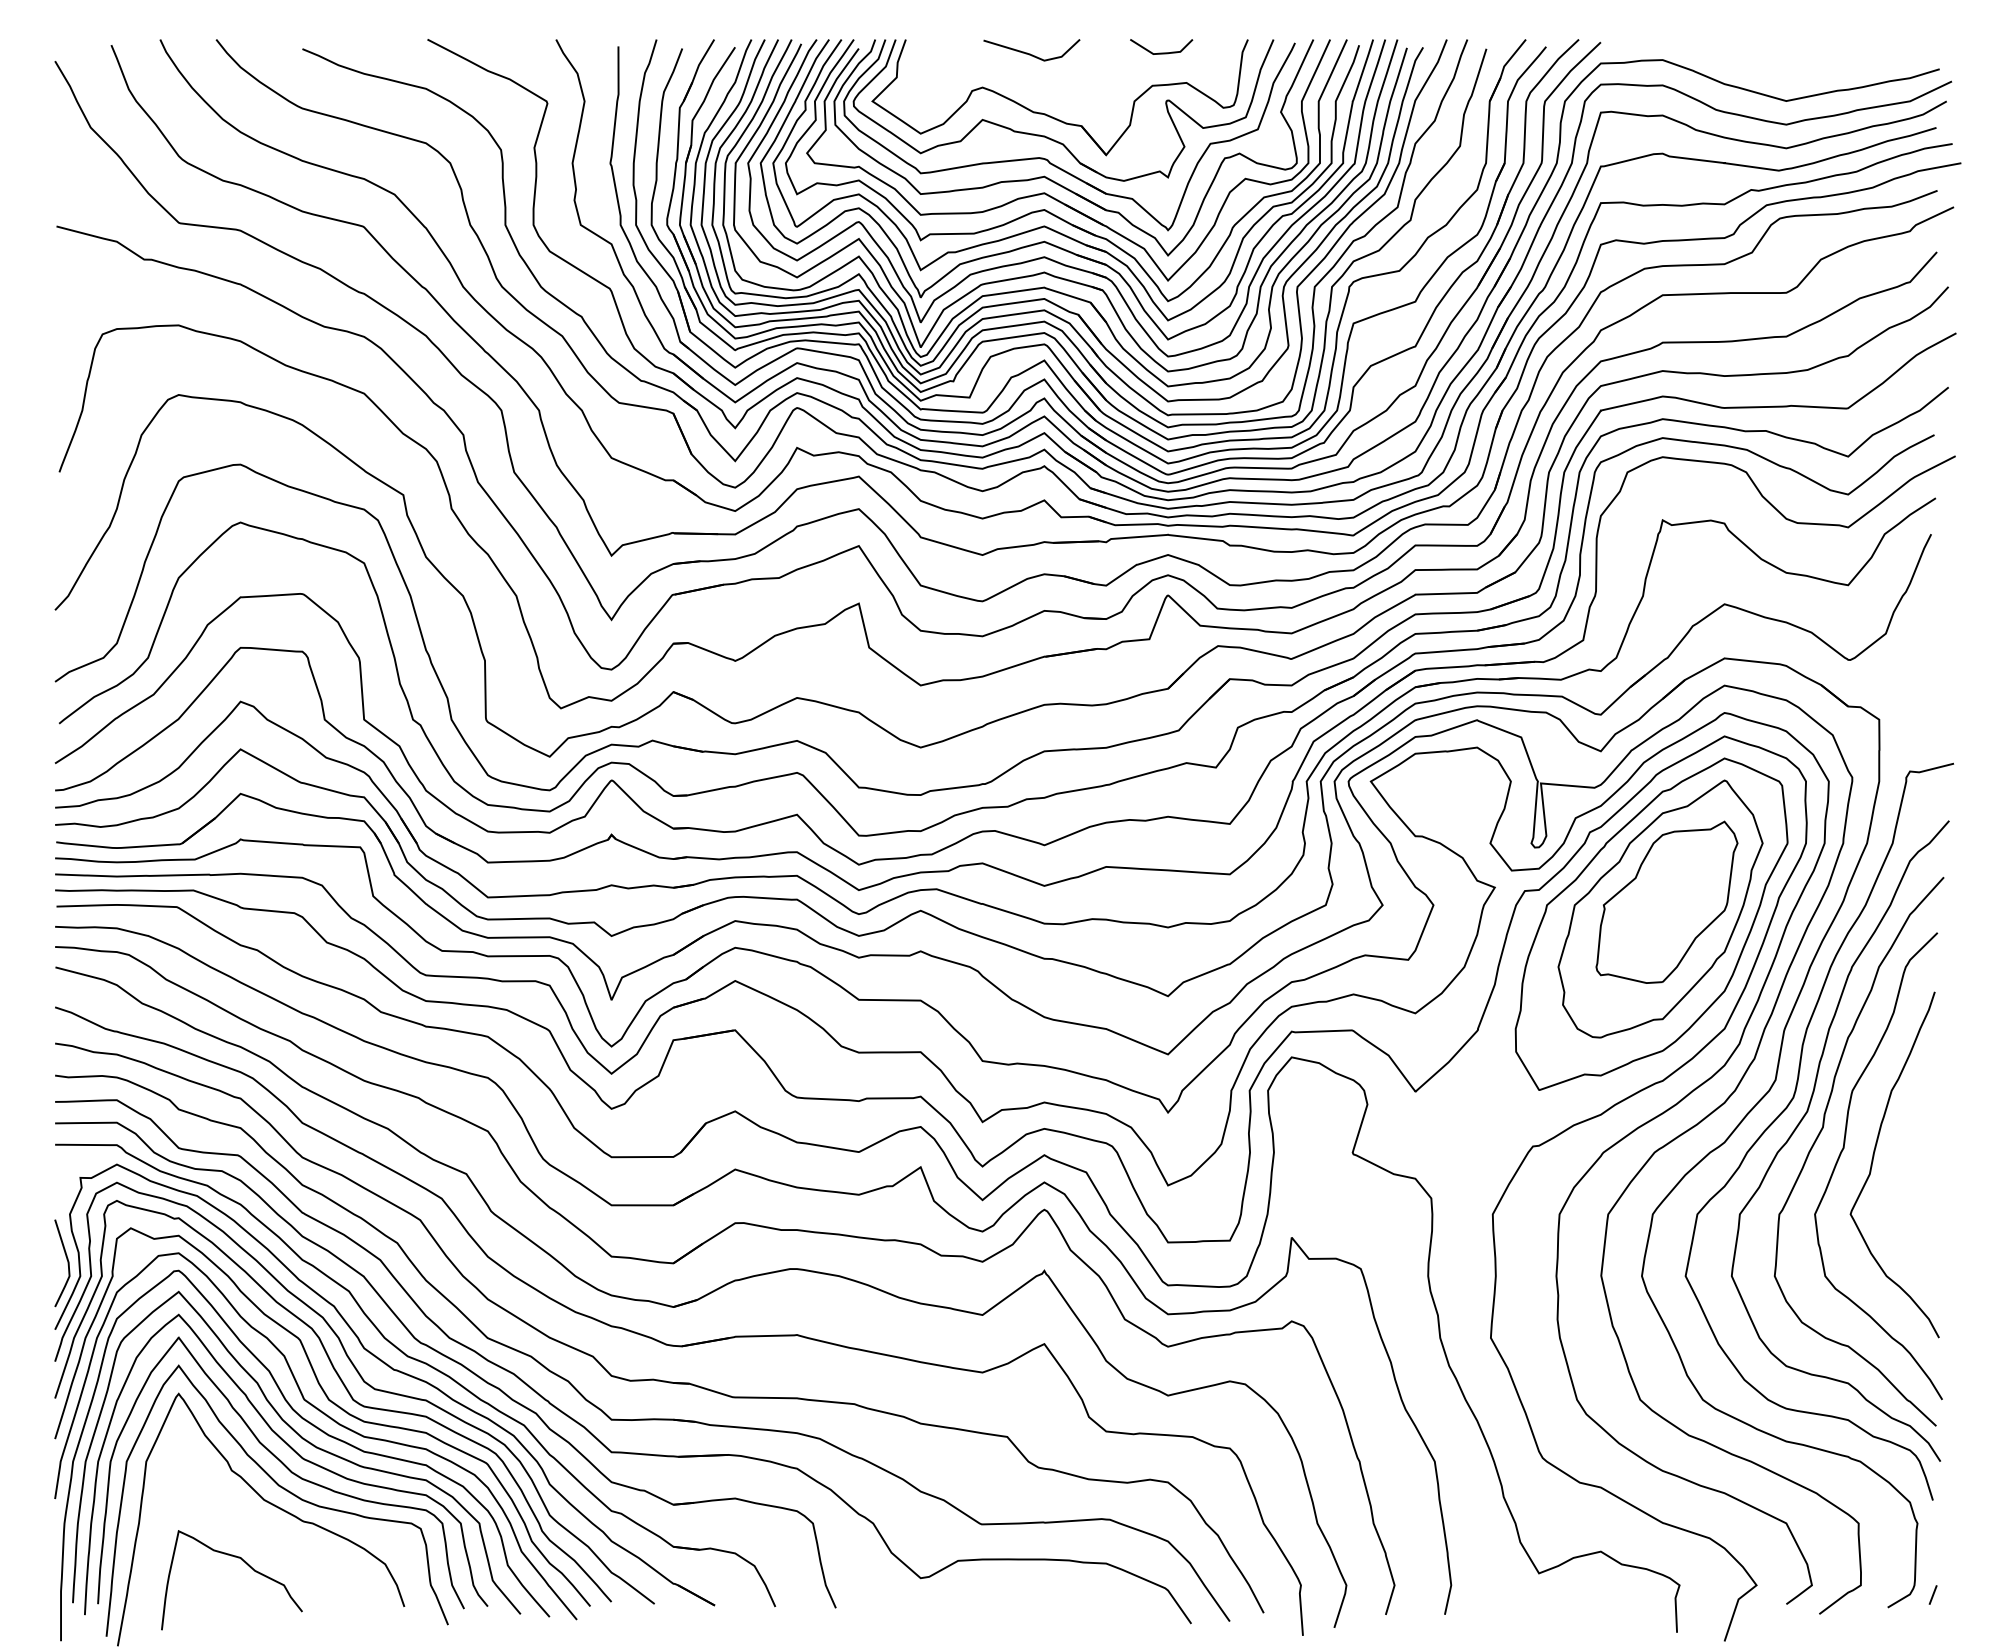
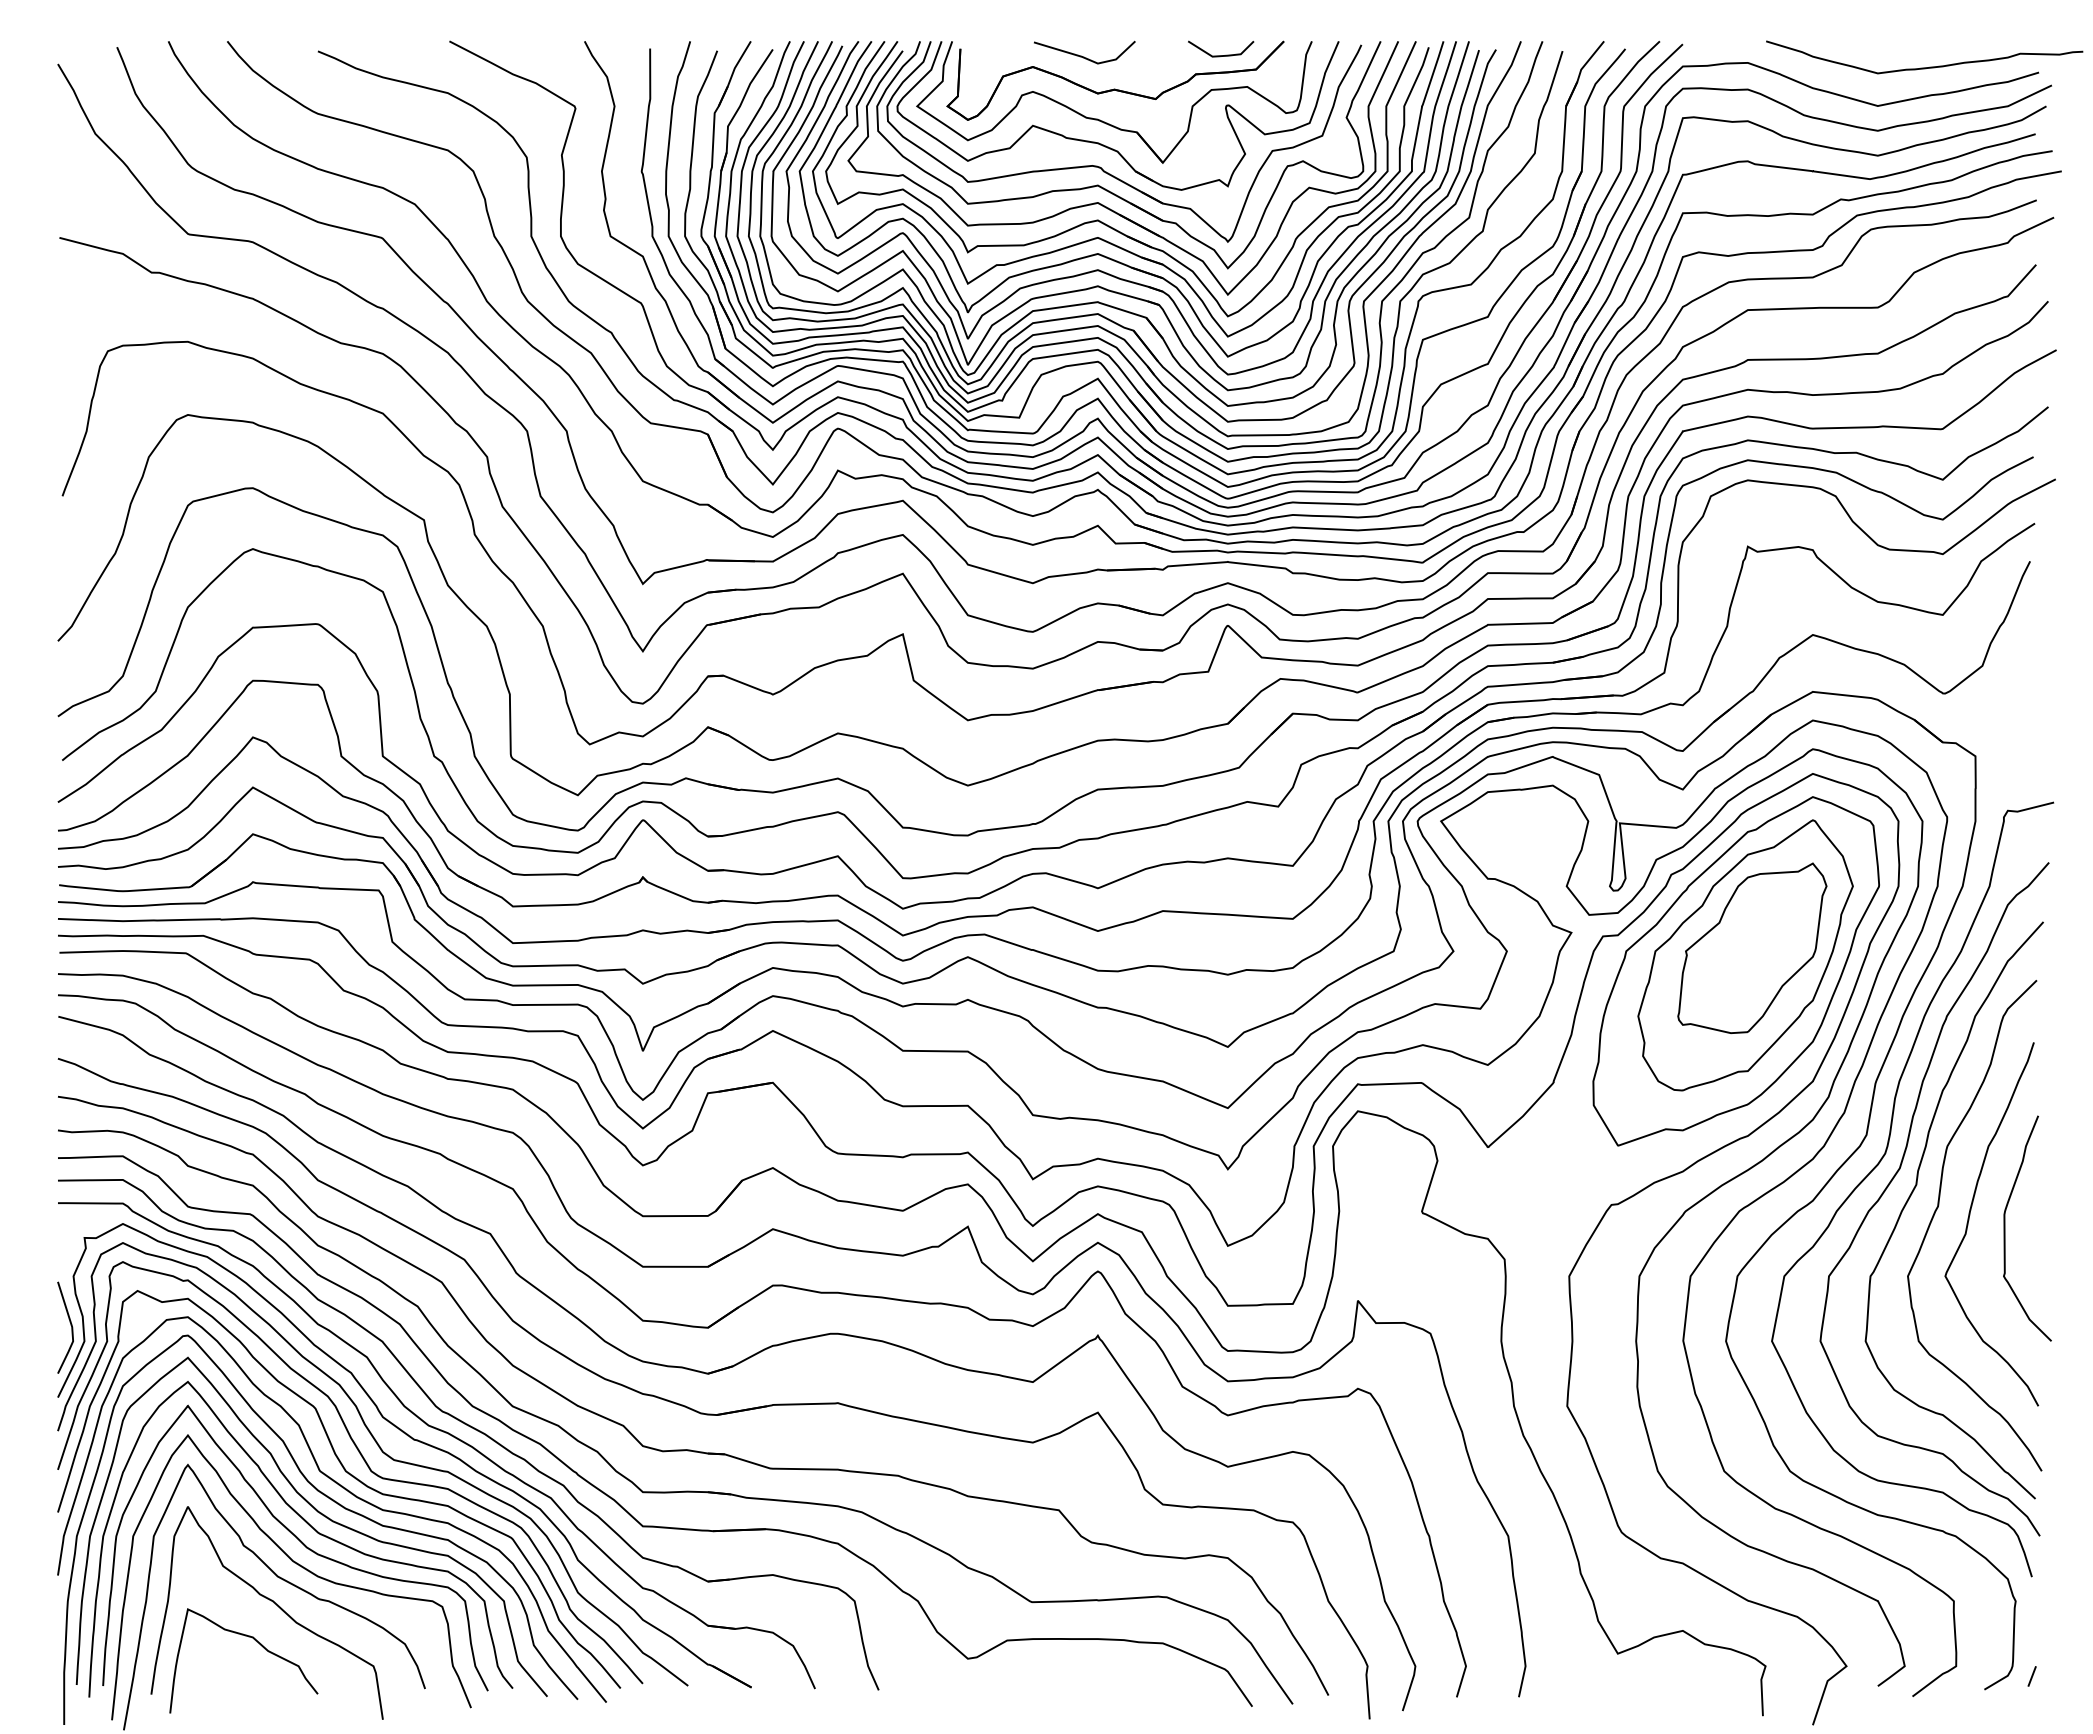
curve: (1830, 64) -> (1924, 67), added
part: (1061, 84) -> (1115, 88), added
curve: (1907, 1168) -> (2005, 1228), added
curve: (259, 1524) -> (272, 1602), added

